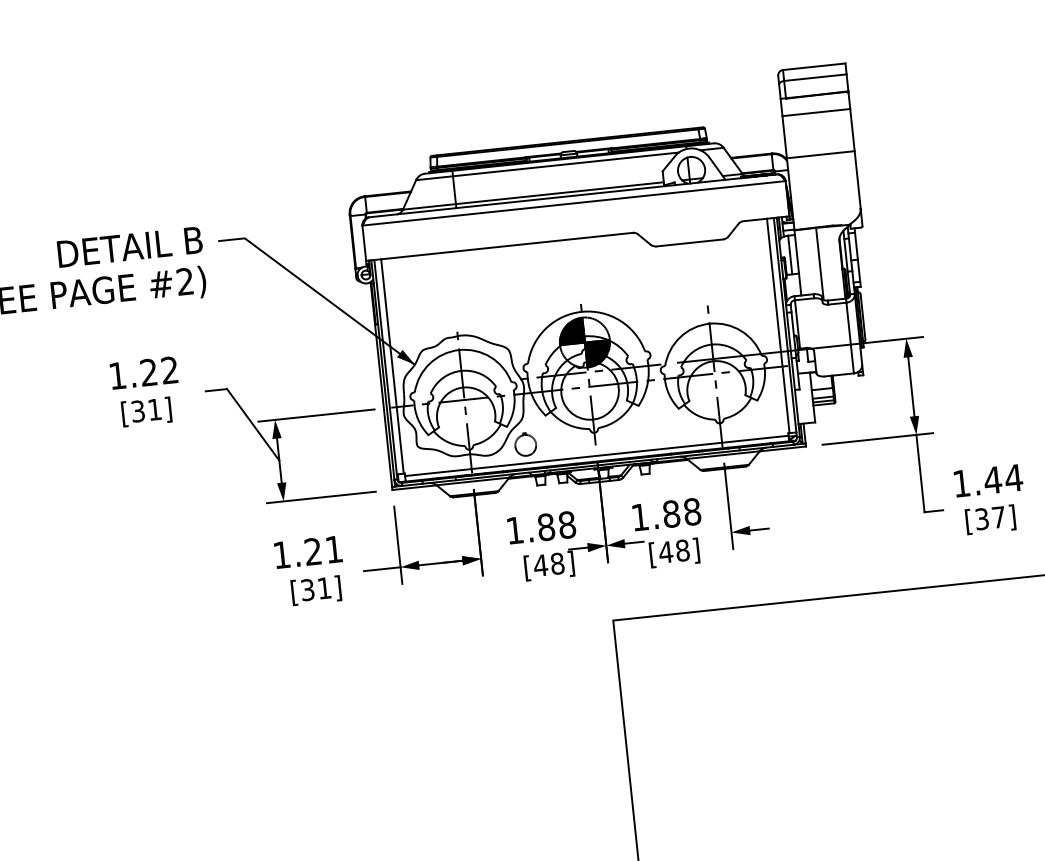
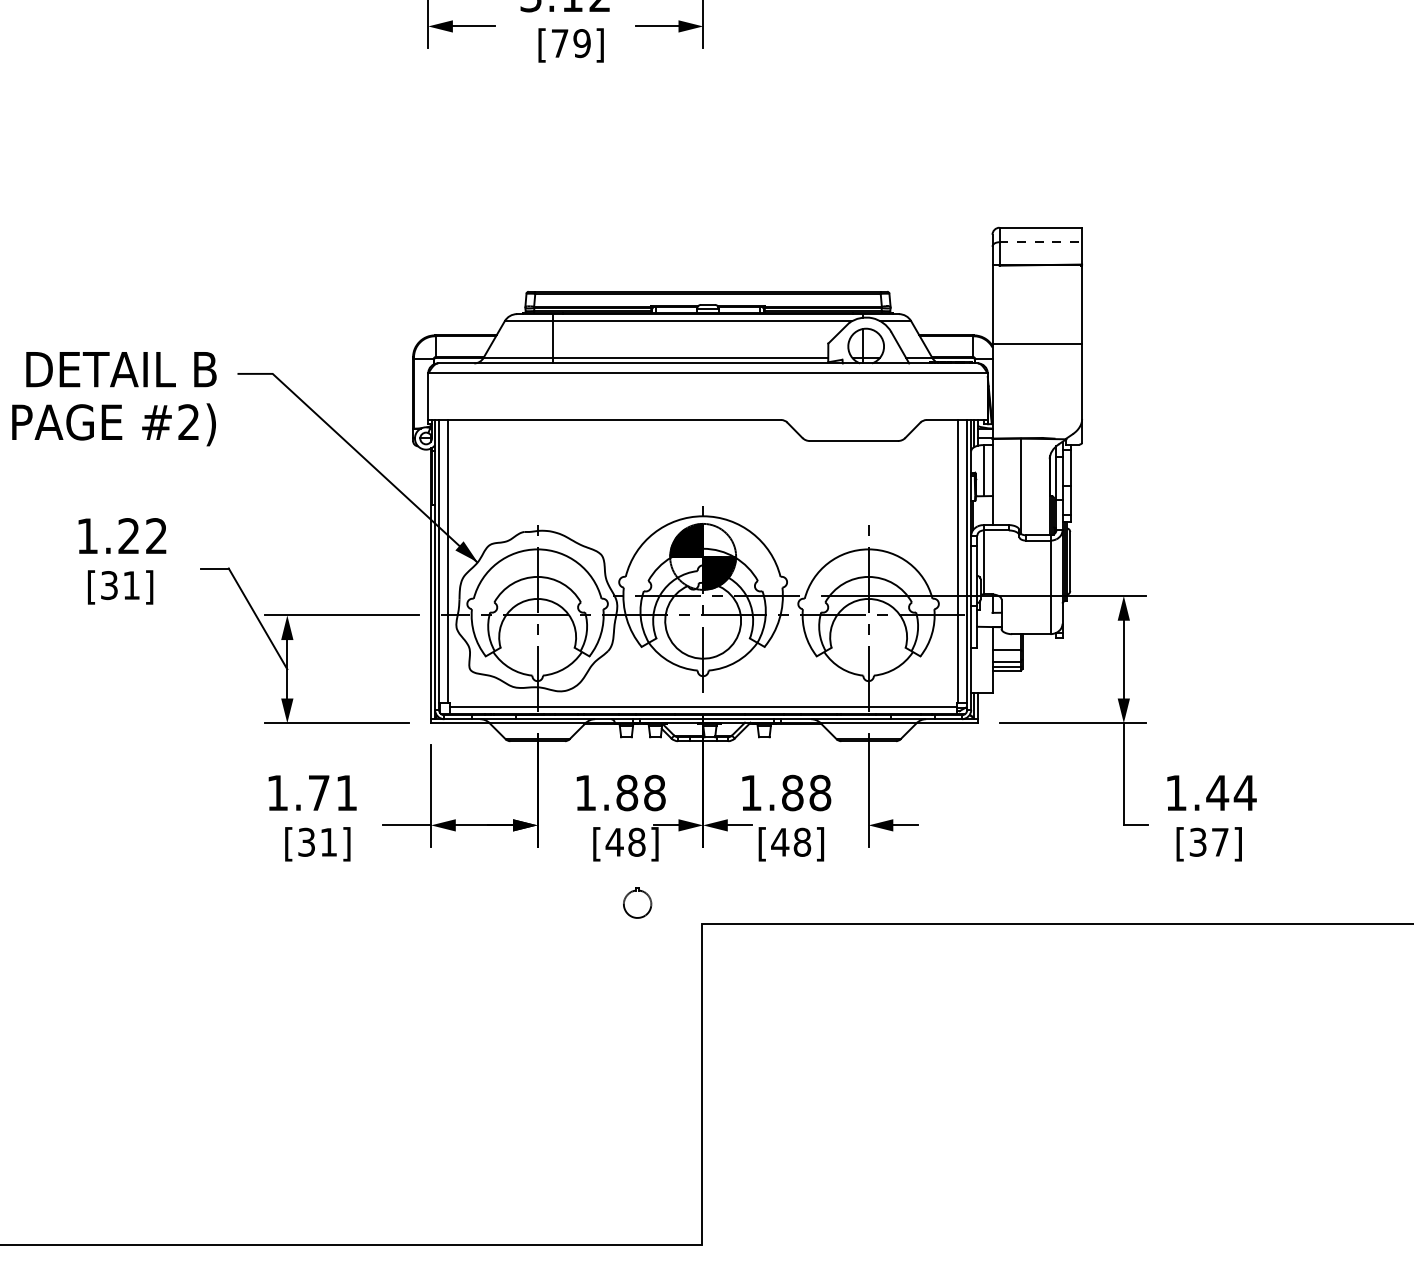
line: (815, 77) -> (1041, 242), solid -> dashed
line: (816, 112) -> (1037, 287), removed
part: (525, 444) -> (637, 902), moved
text: (312, 551) -> (318, 792), 1.21 -> 1.71

